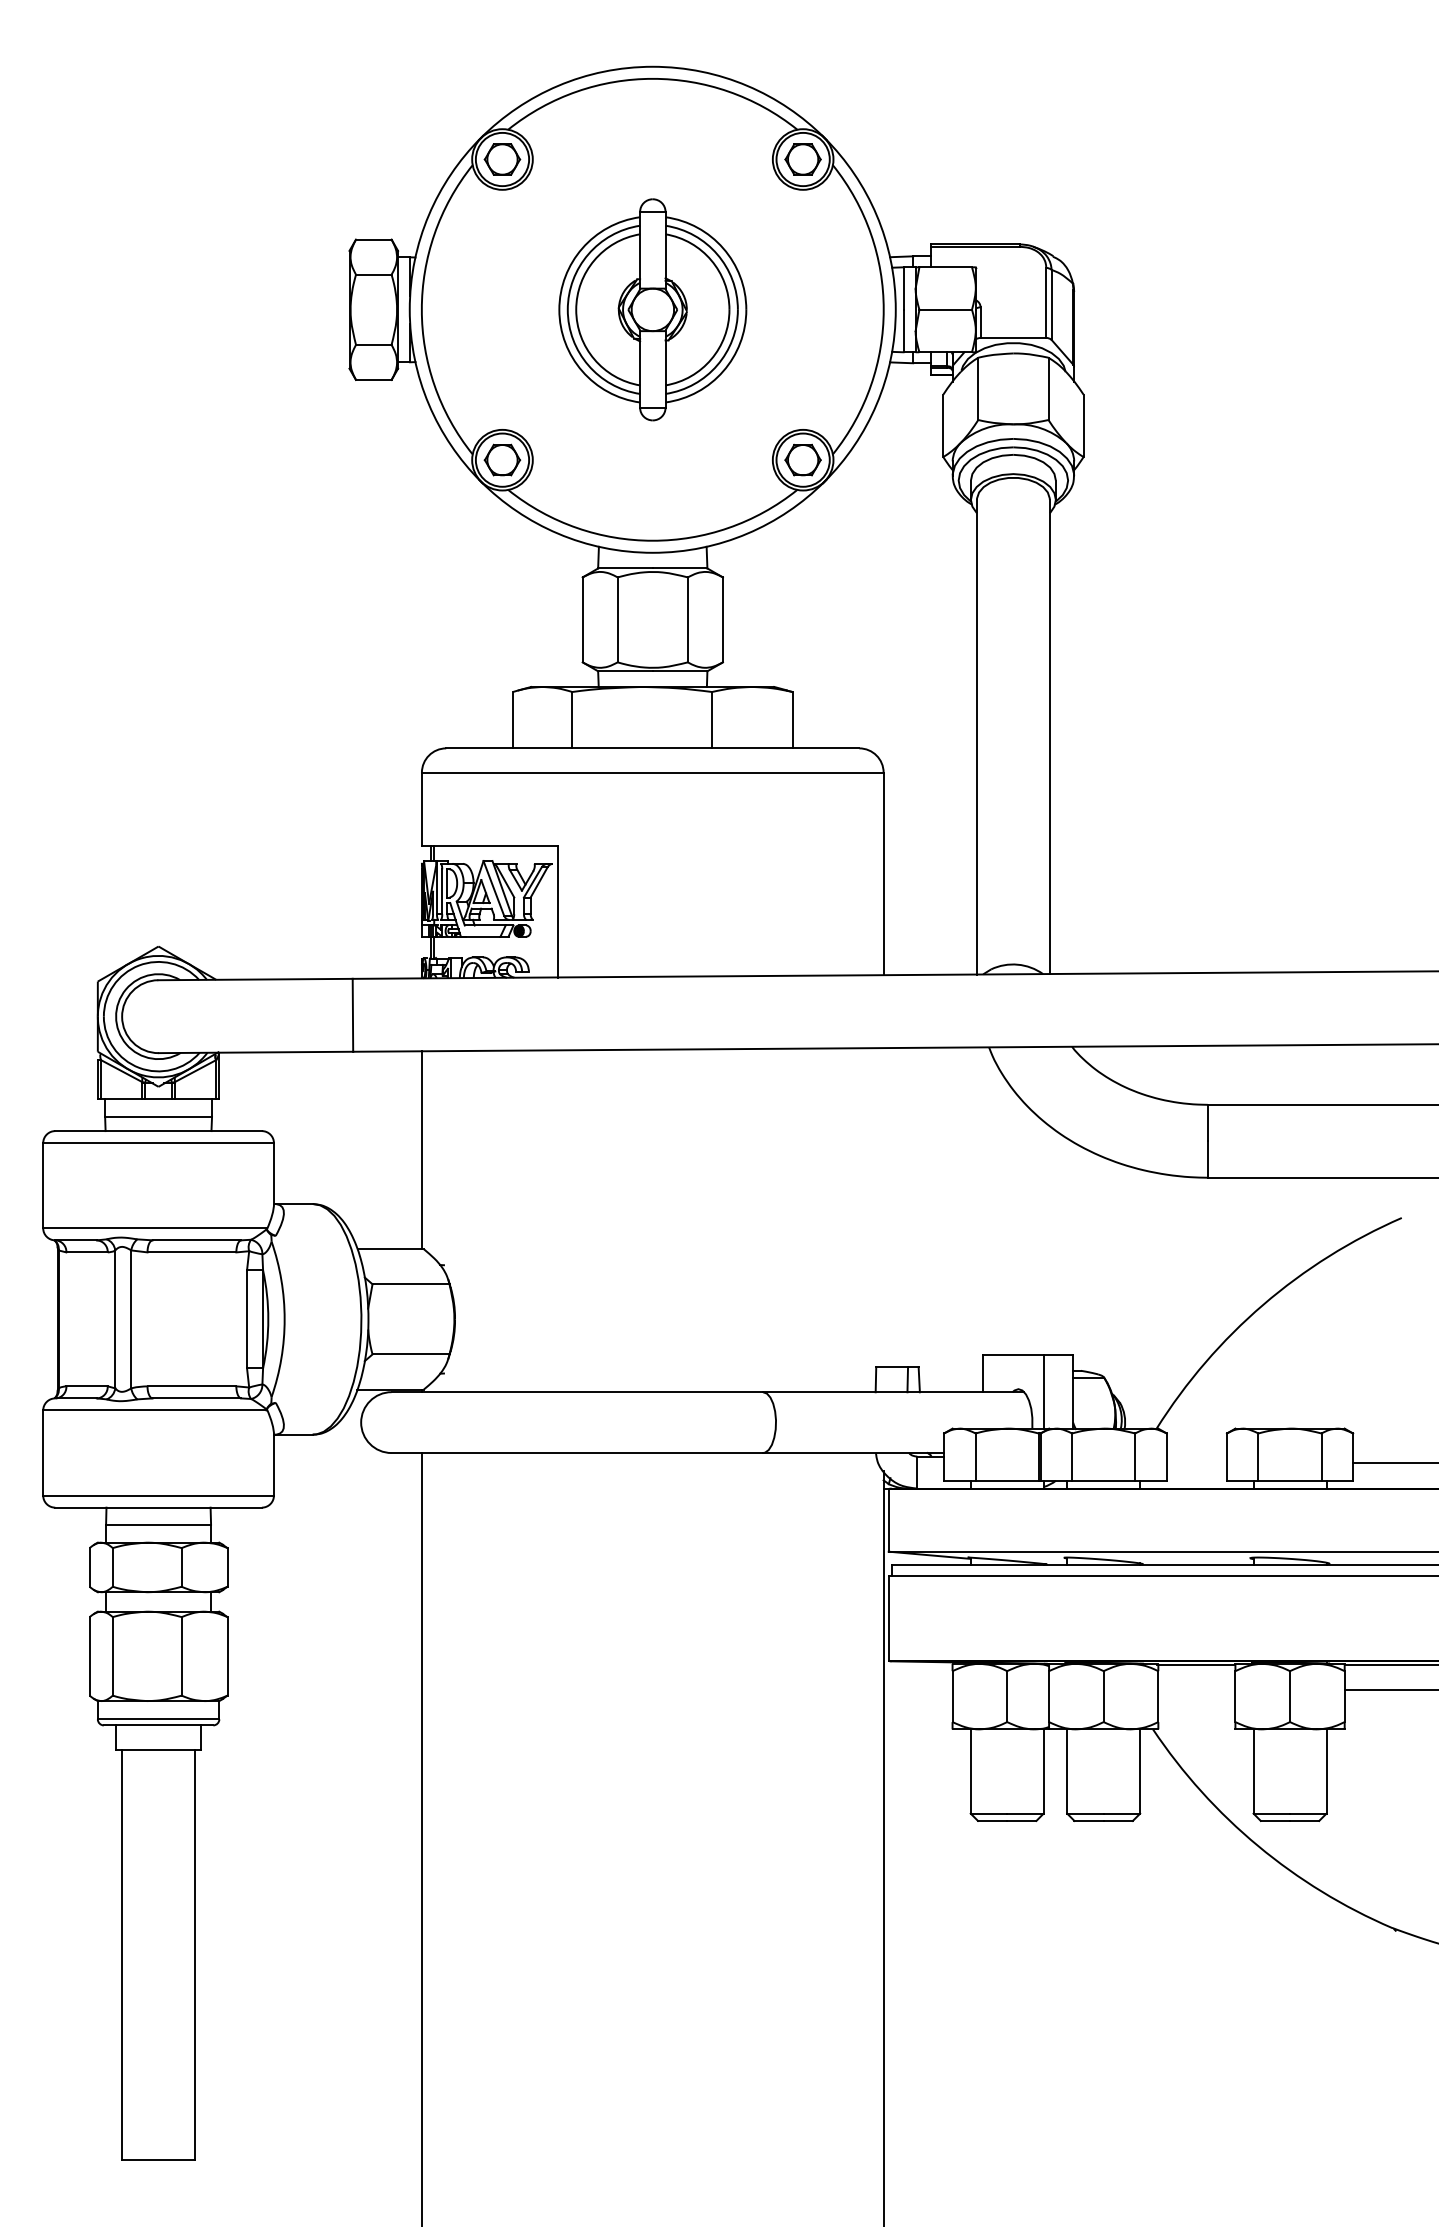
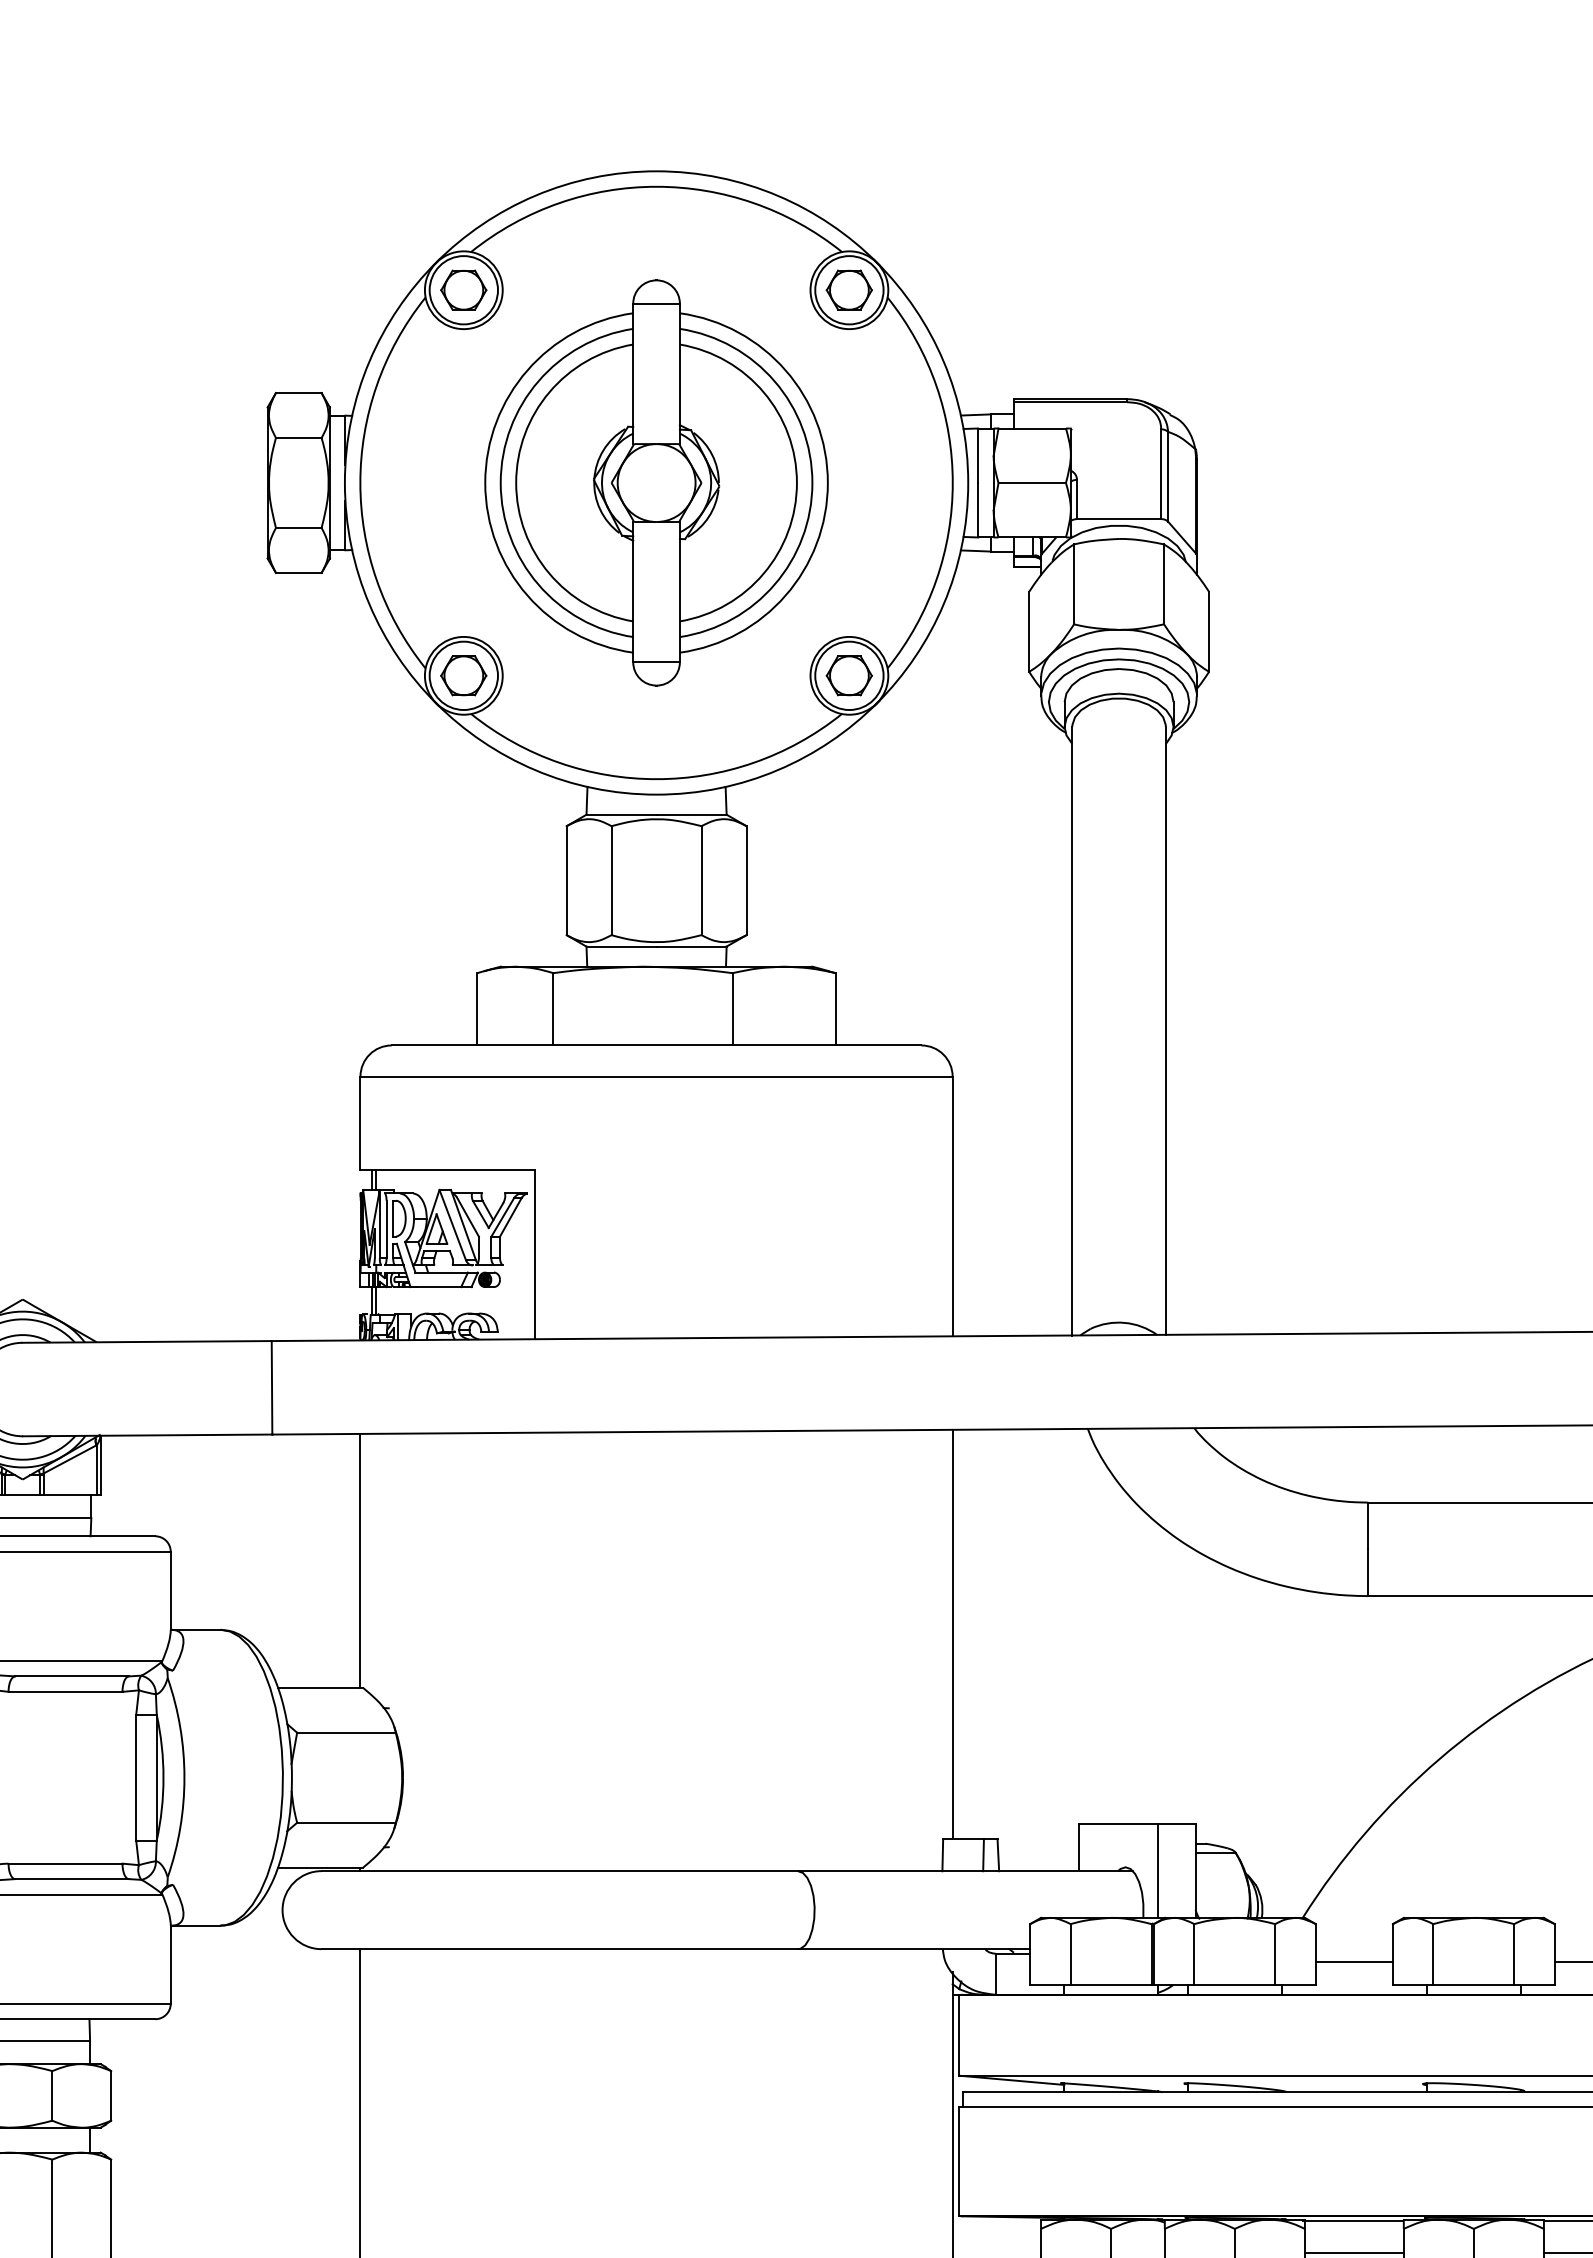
part: (652, 309) -> (656, 482), size x1.43
line: (883, 1207) -> (952, 1634), added
line: (1196, 1462) -> (1353, 1961), added
line: (1196, 1689) -> (1353, 2252), added

